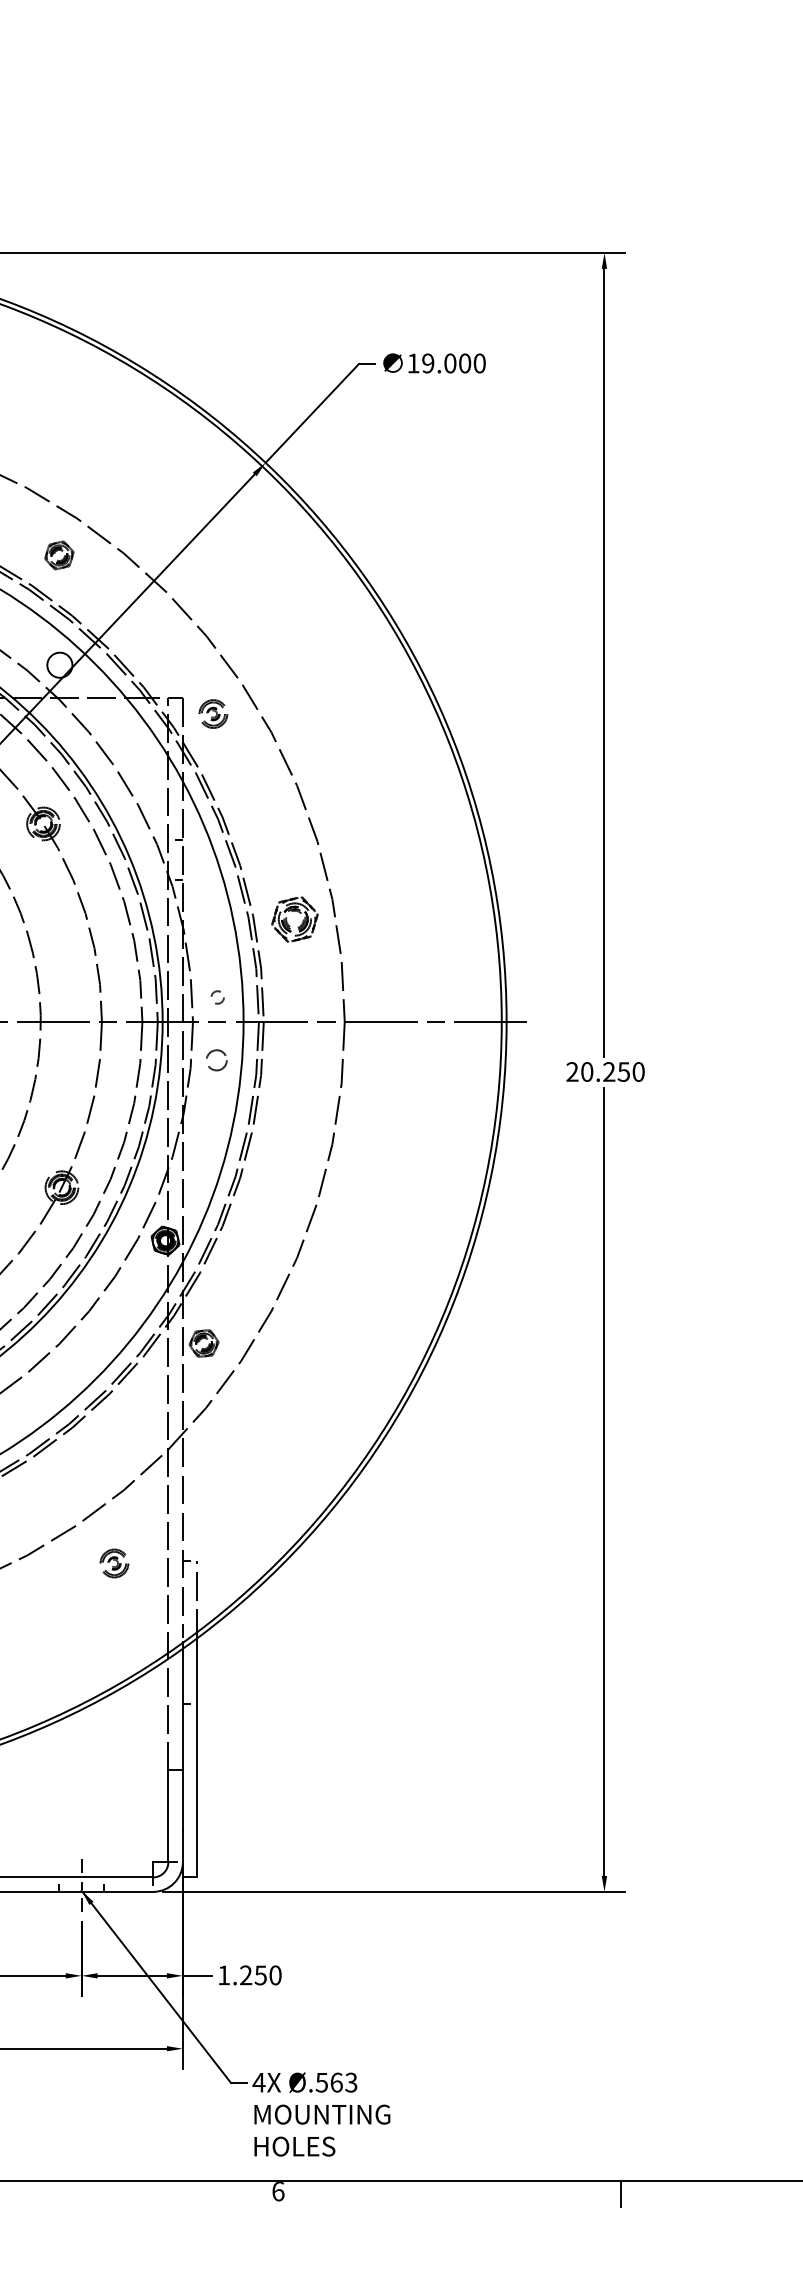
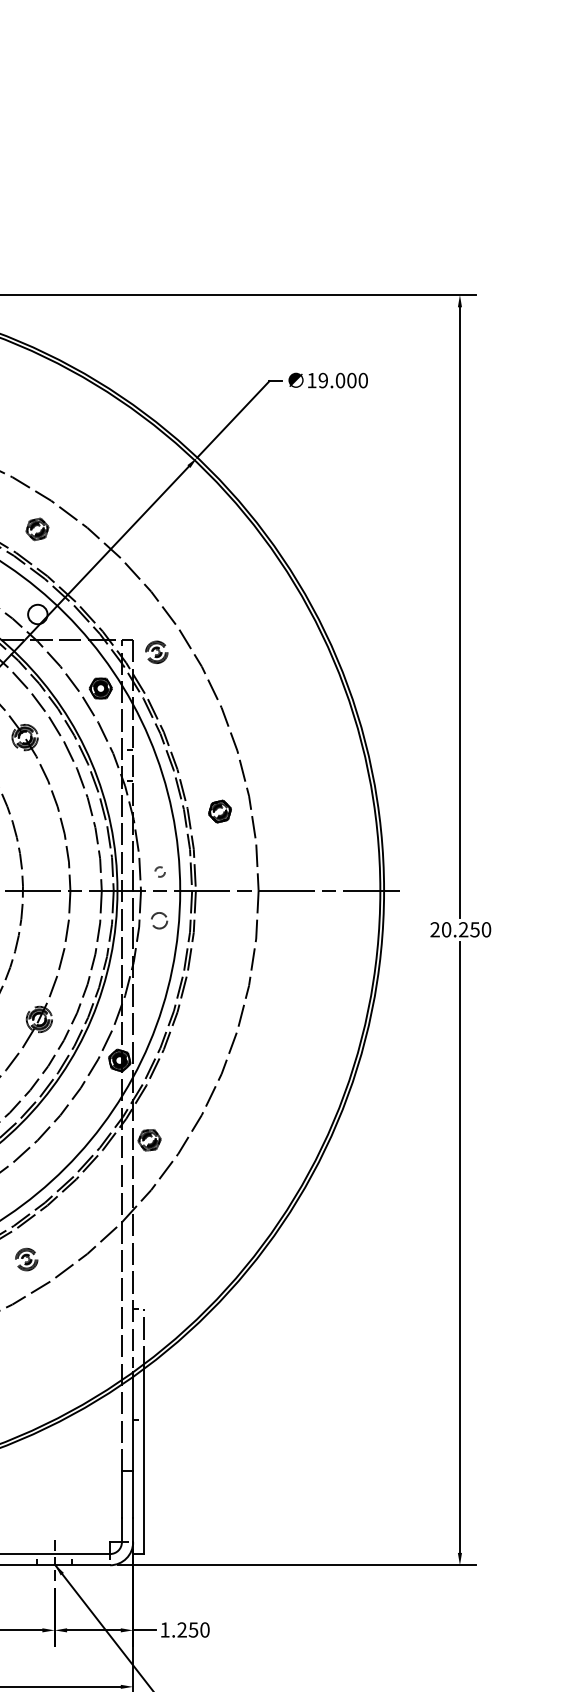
part: (140, 760) -> (100, 688), added
part: (294, 919) -> (219, 811), size x0.62
part: (114, 1563) -> (26, 1259), moved

